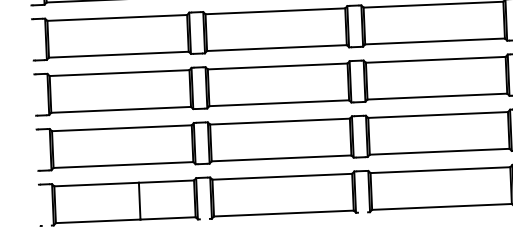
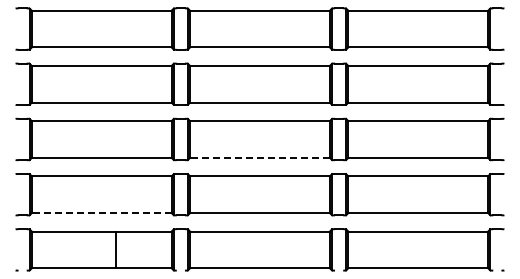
line: (278, 102) -> (259, 157), solid -> dashed
line: (123, 165) -> (101, 213), solid -> dashed

